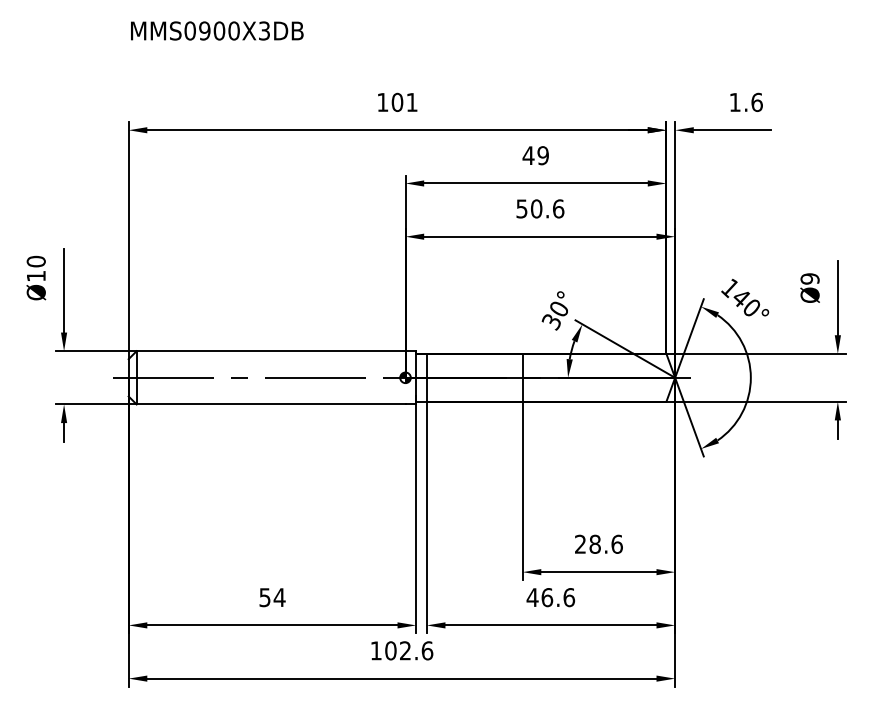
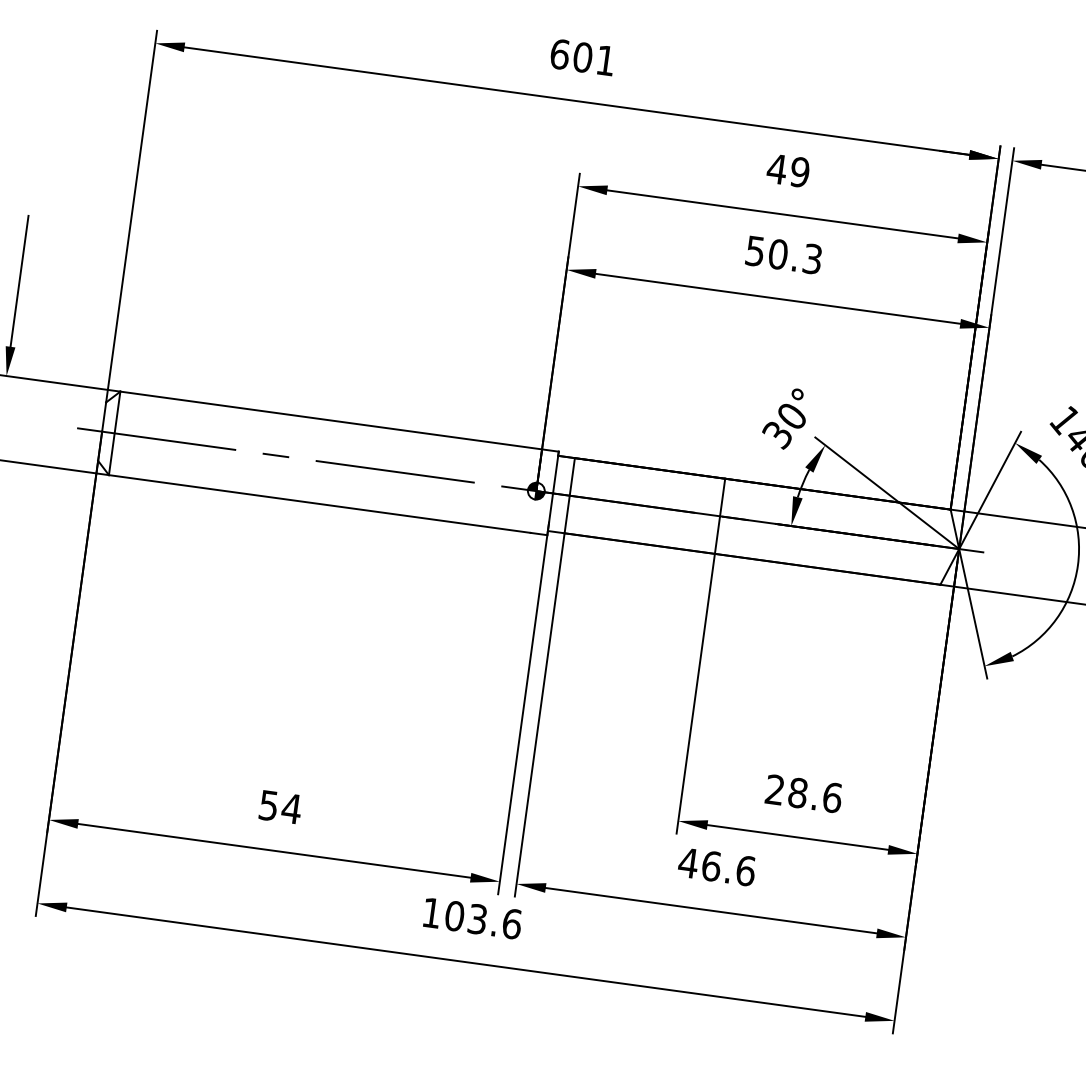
text: (382, 102) -> (559, 54), 101 -> 601
text: (558, 208) -> (812, 258), 50.6 -> 50.3
text: (405, 650) -> (477, 918), 102.6 -> 103.6

